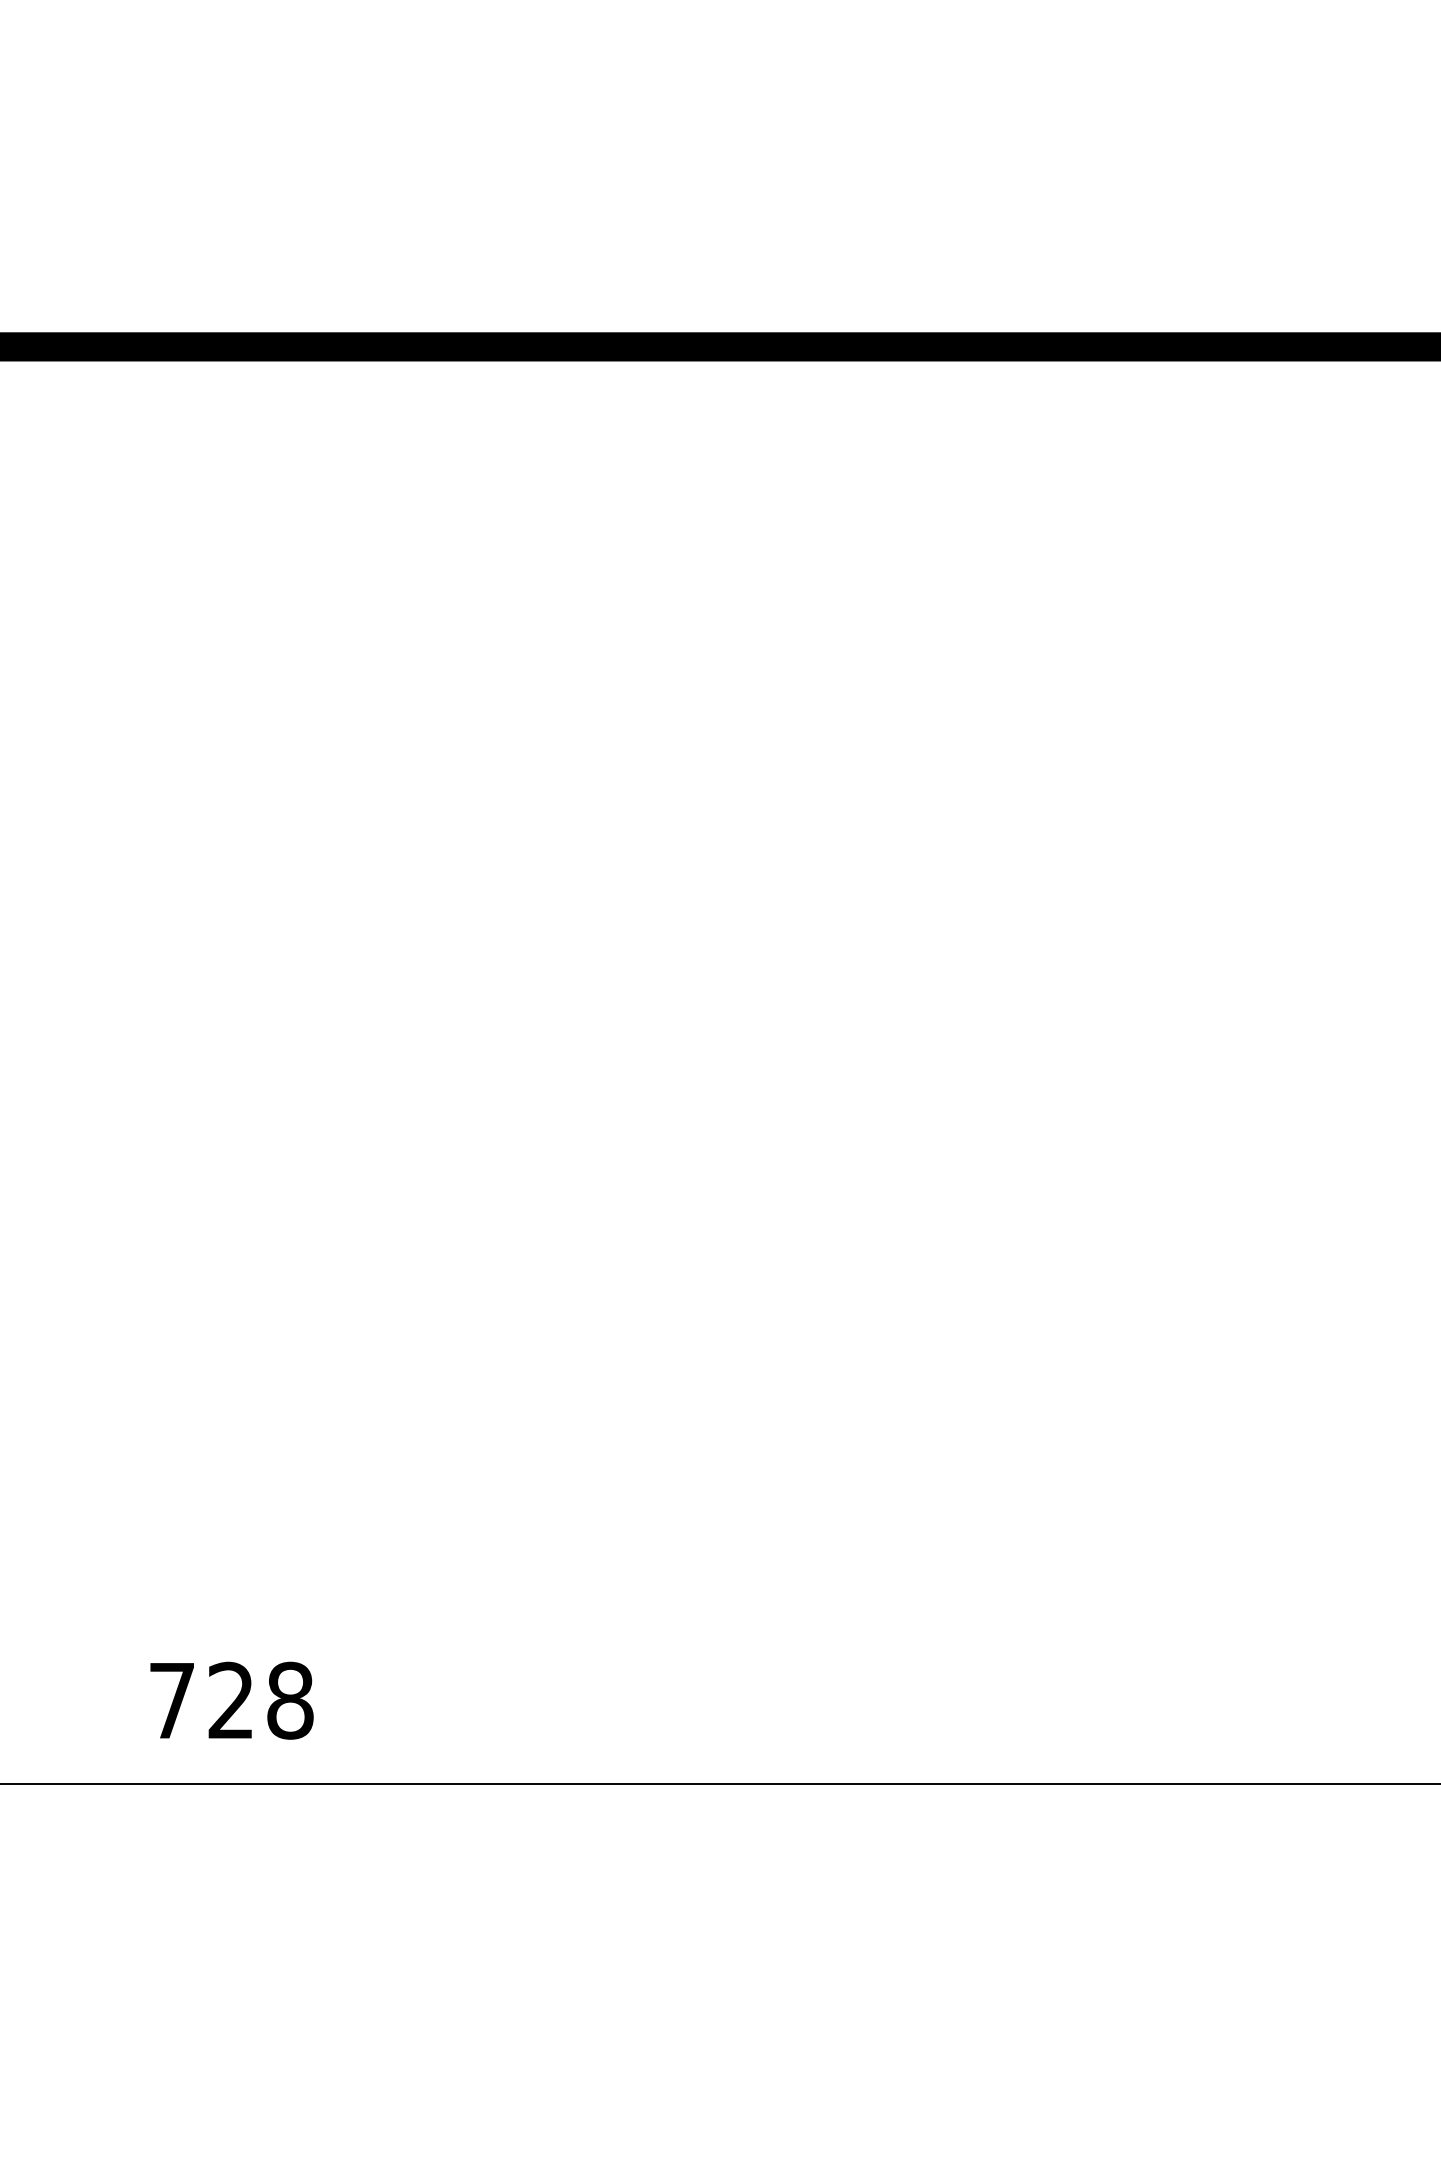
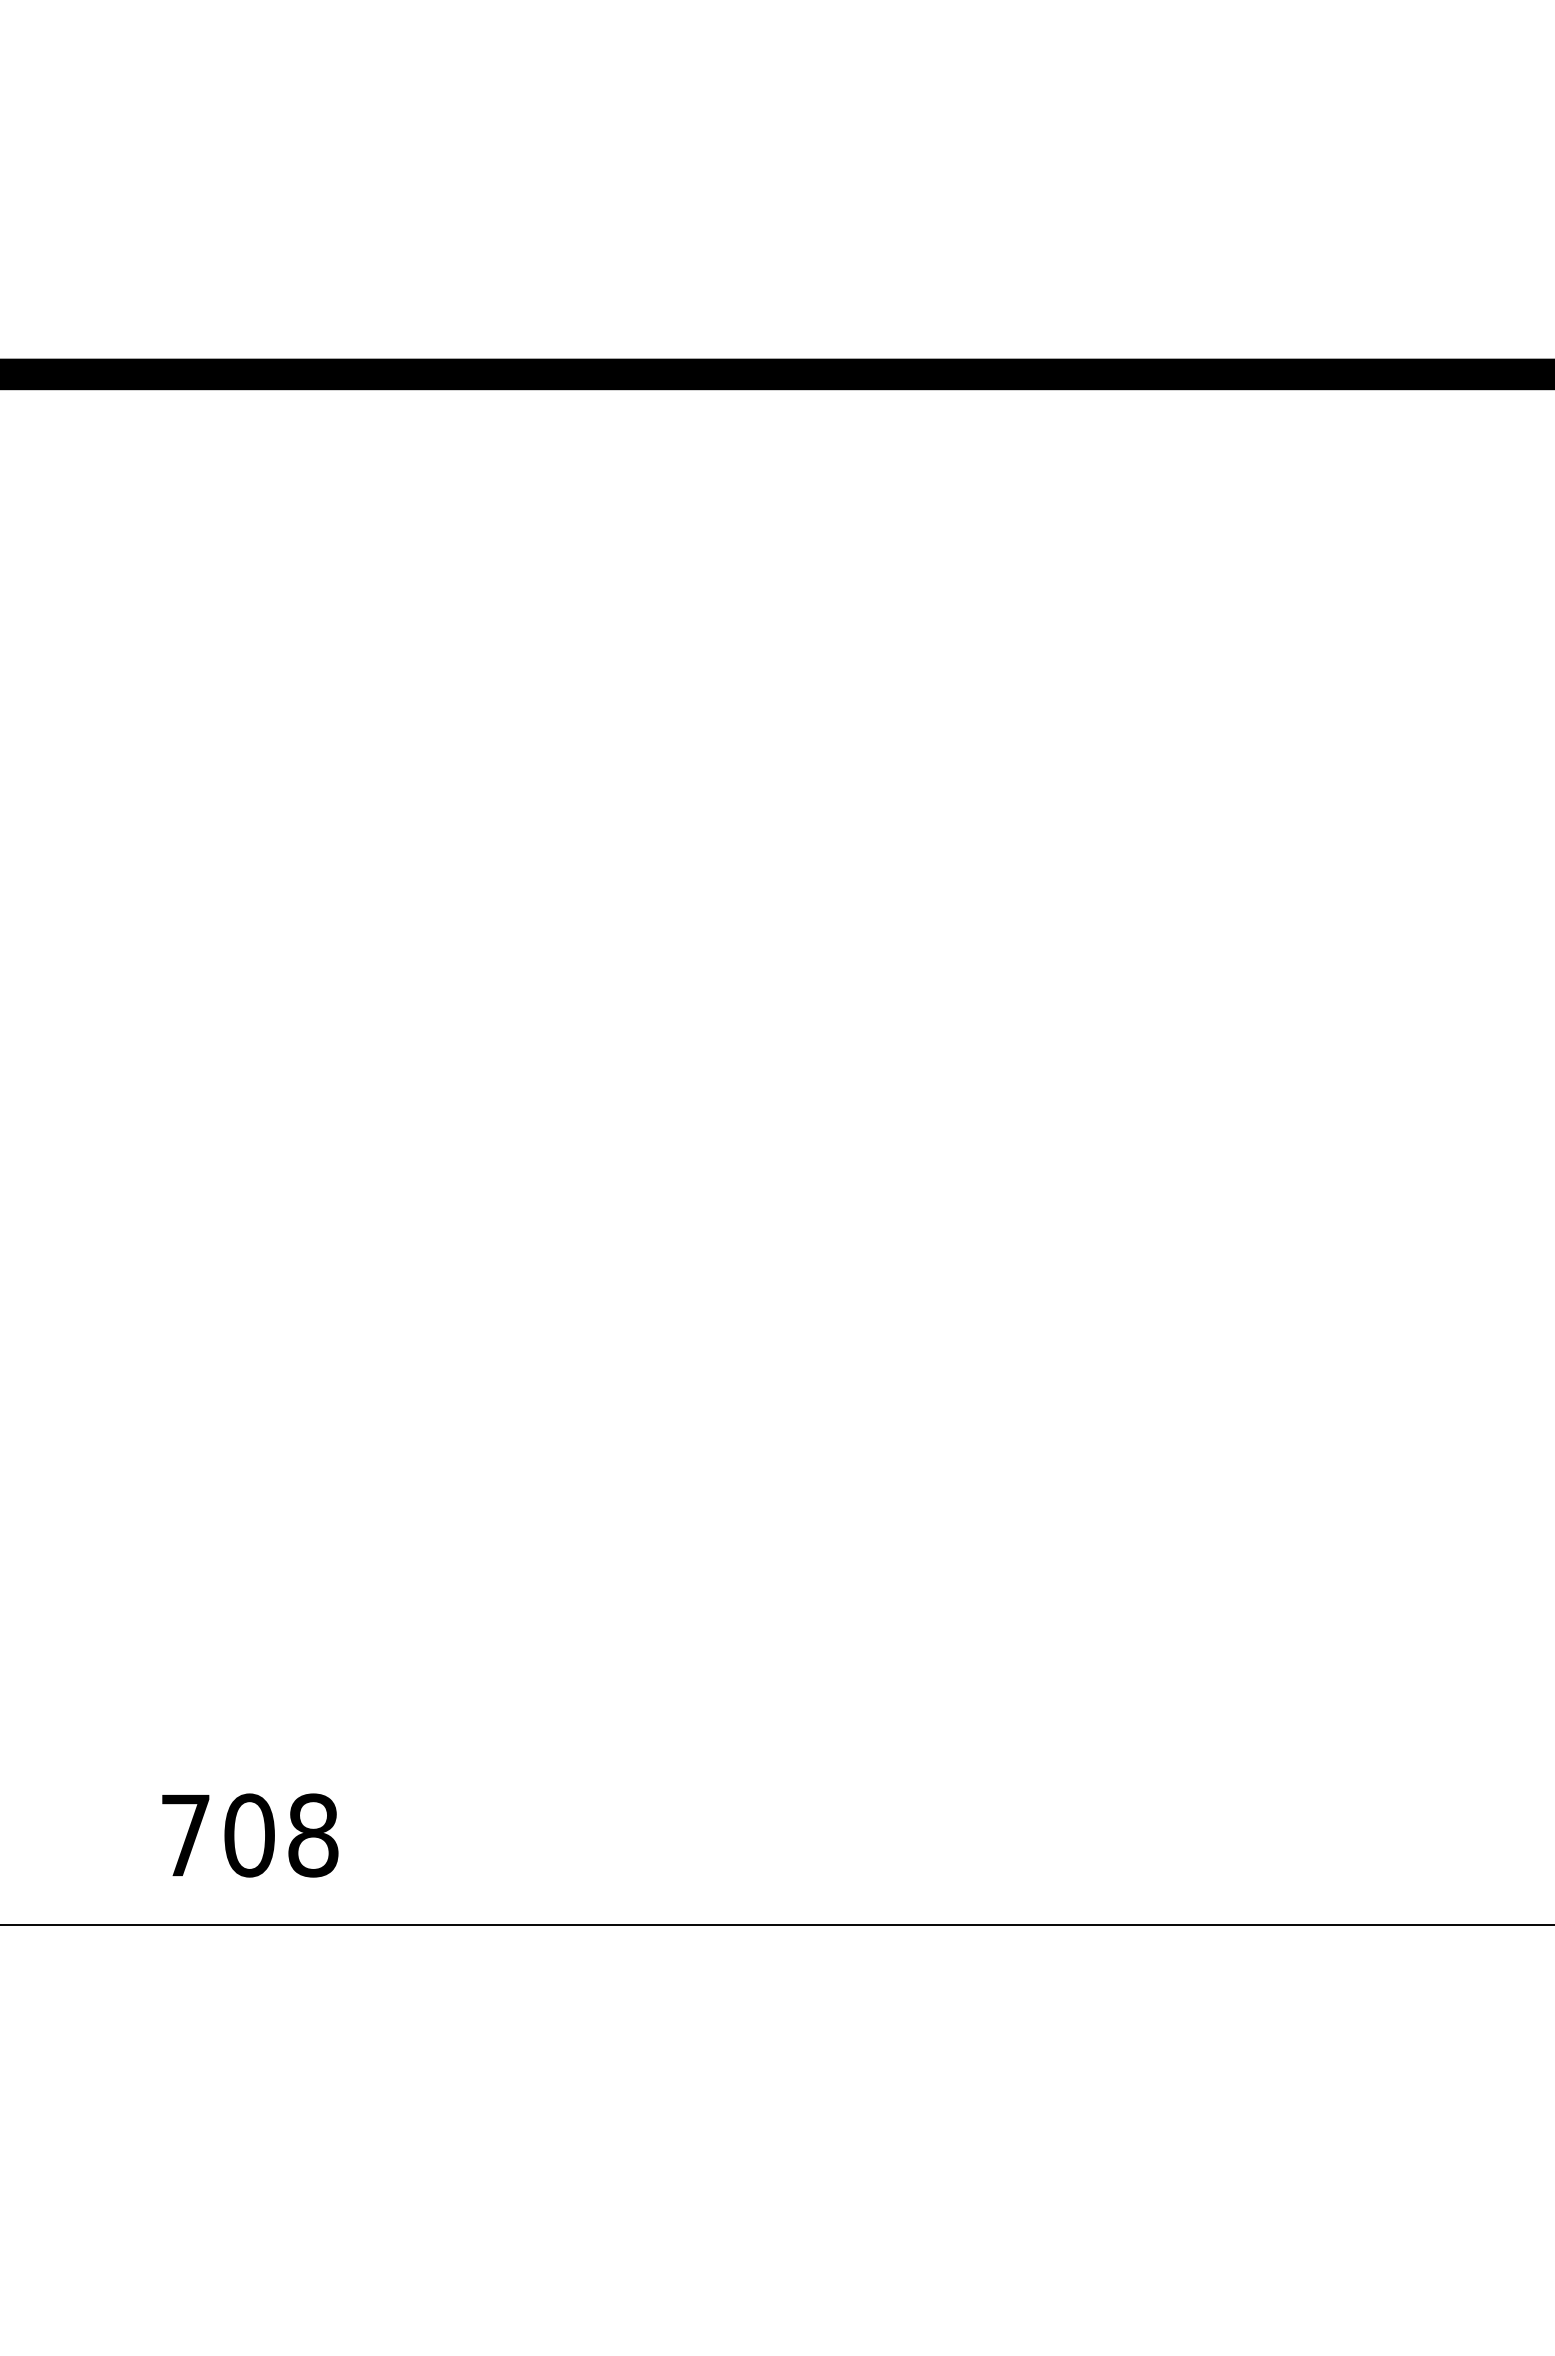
text: (231, 1700) -> (249, 1835), 728 -> 708

